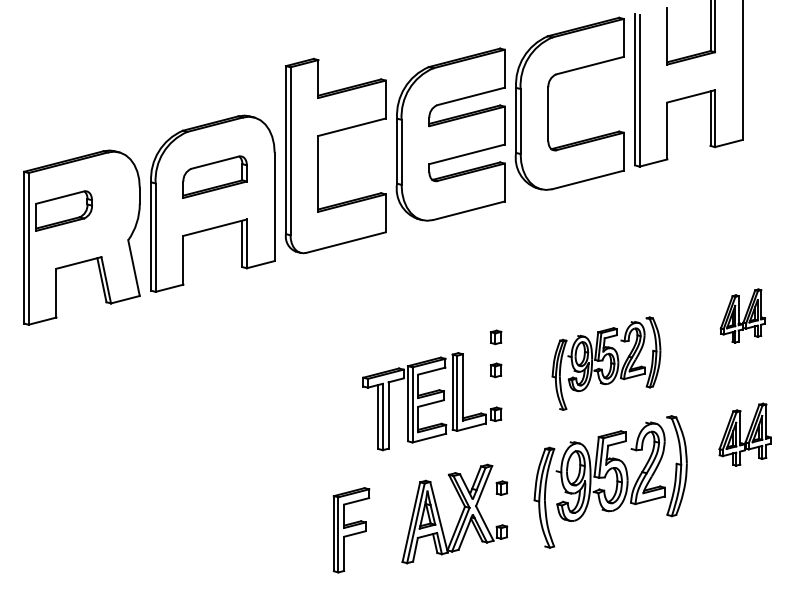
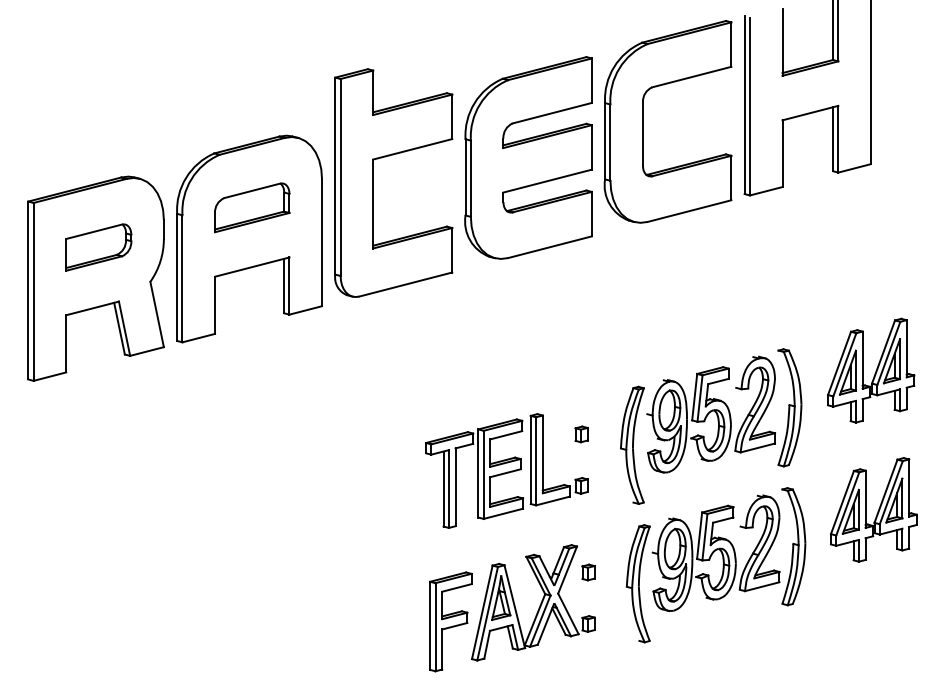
part: (63, 210) -> (97, 246), moved
part: (742, 315) -> (870, 370), size x1.67
part: (496, 337) -> (582, 395), removed
part: (606, 363) -> (711, 426), size x1.43
part: (744, 434) -> (872, 509), size x1.43
part: (351, 530) -> (450, 622), moved

